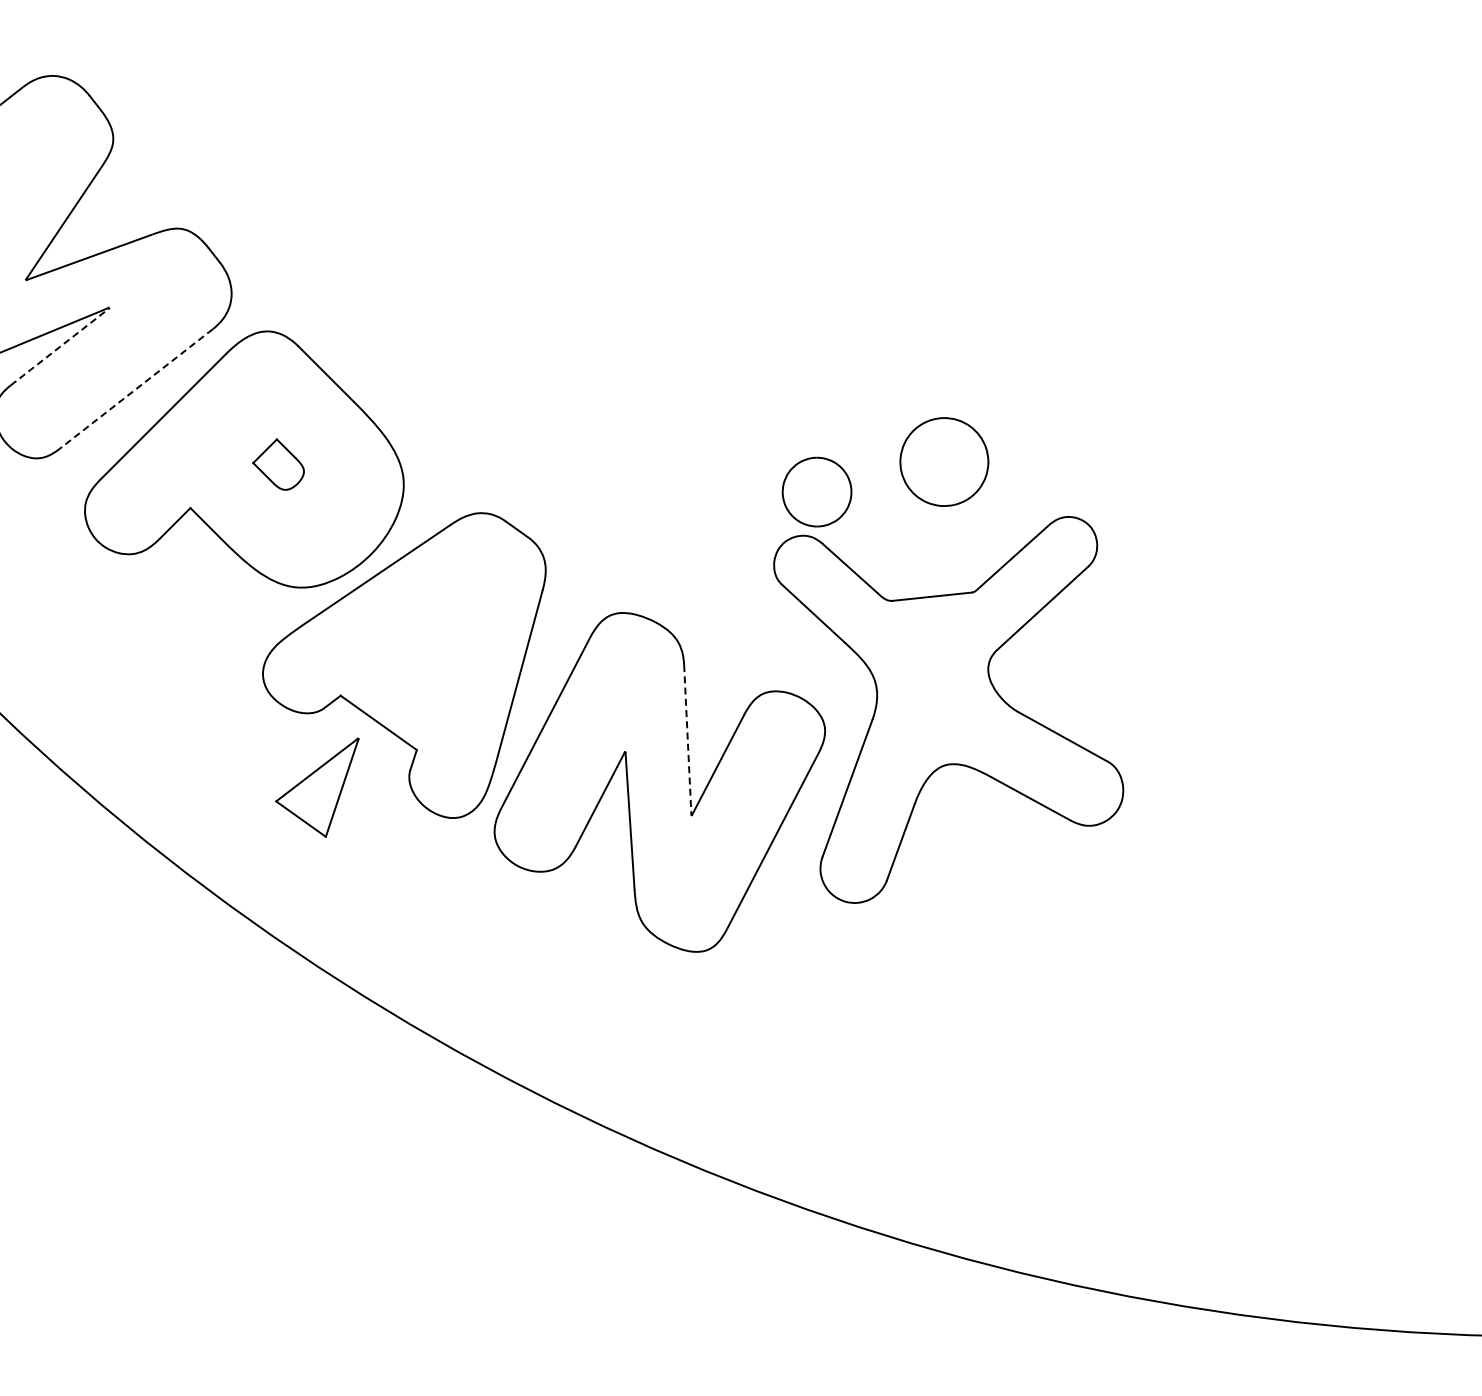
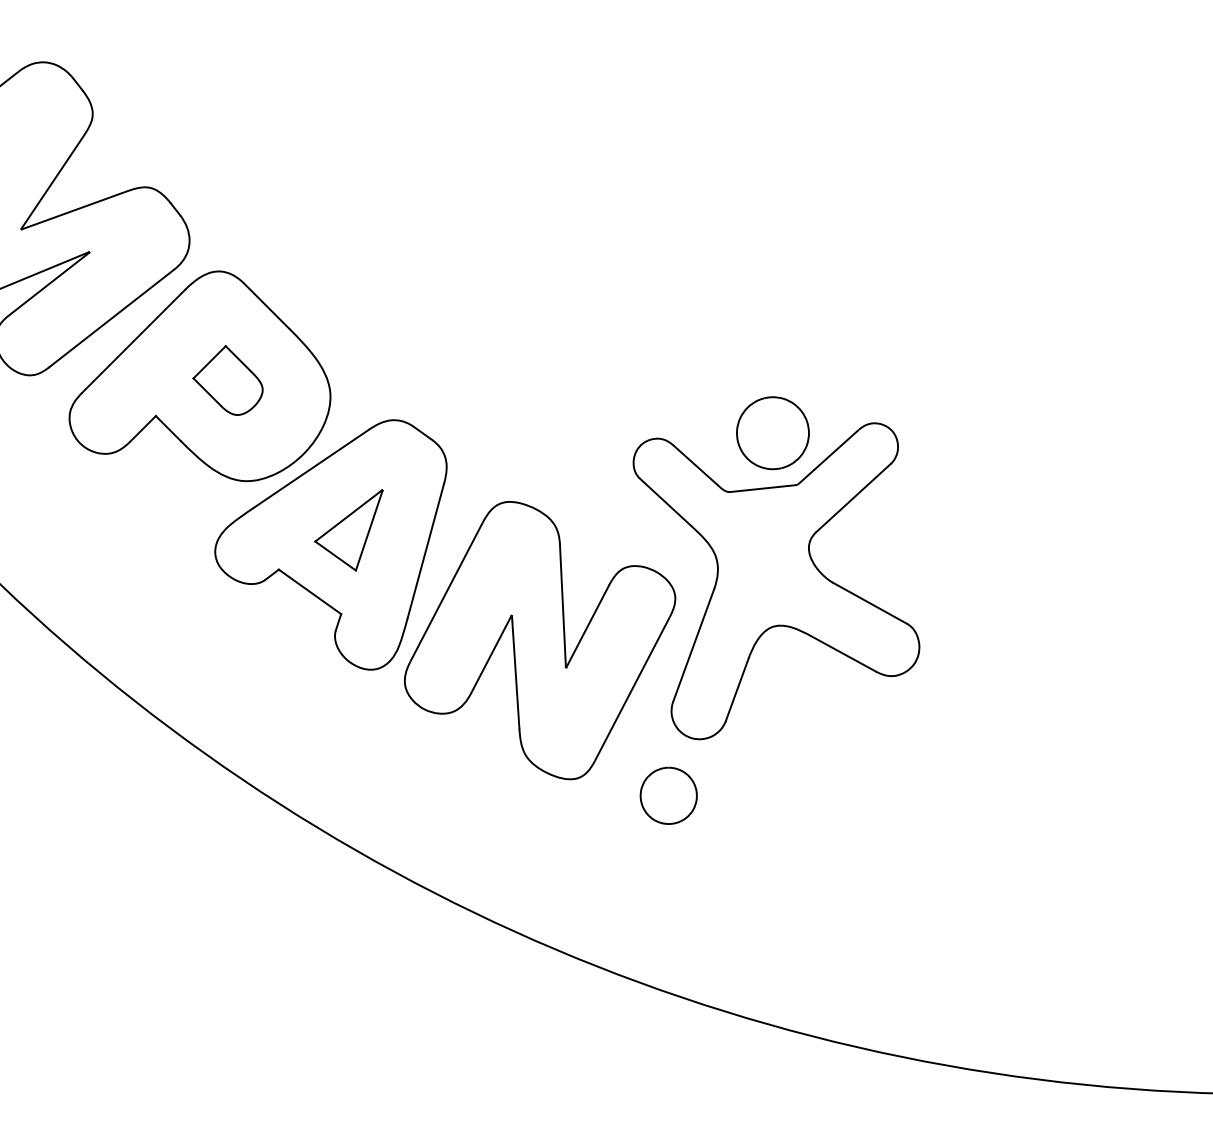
line: (60, 346) -> (49, 283), dashed -> solid
line: (136, 388) -> (111, 318), dashed -> solid
part: (944, 461) -> (773, 432), moved
part: (278, 464) -> (227, 380), size x1.67
part: (816, 491) -> (668, 795), moved
line: (687, 739) -> (562, 605), dashed -> solid
part: (317, 787) -> (349, 530), moved

